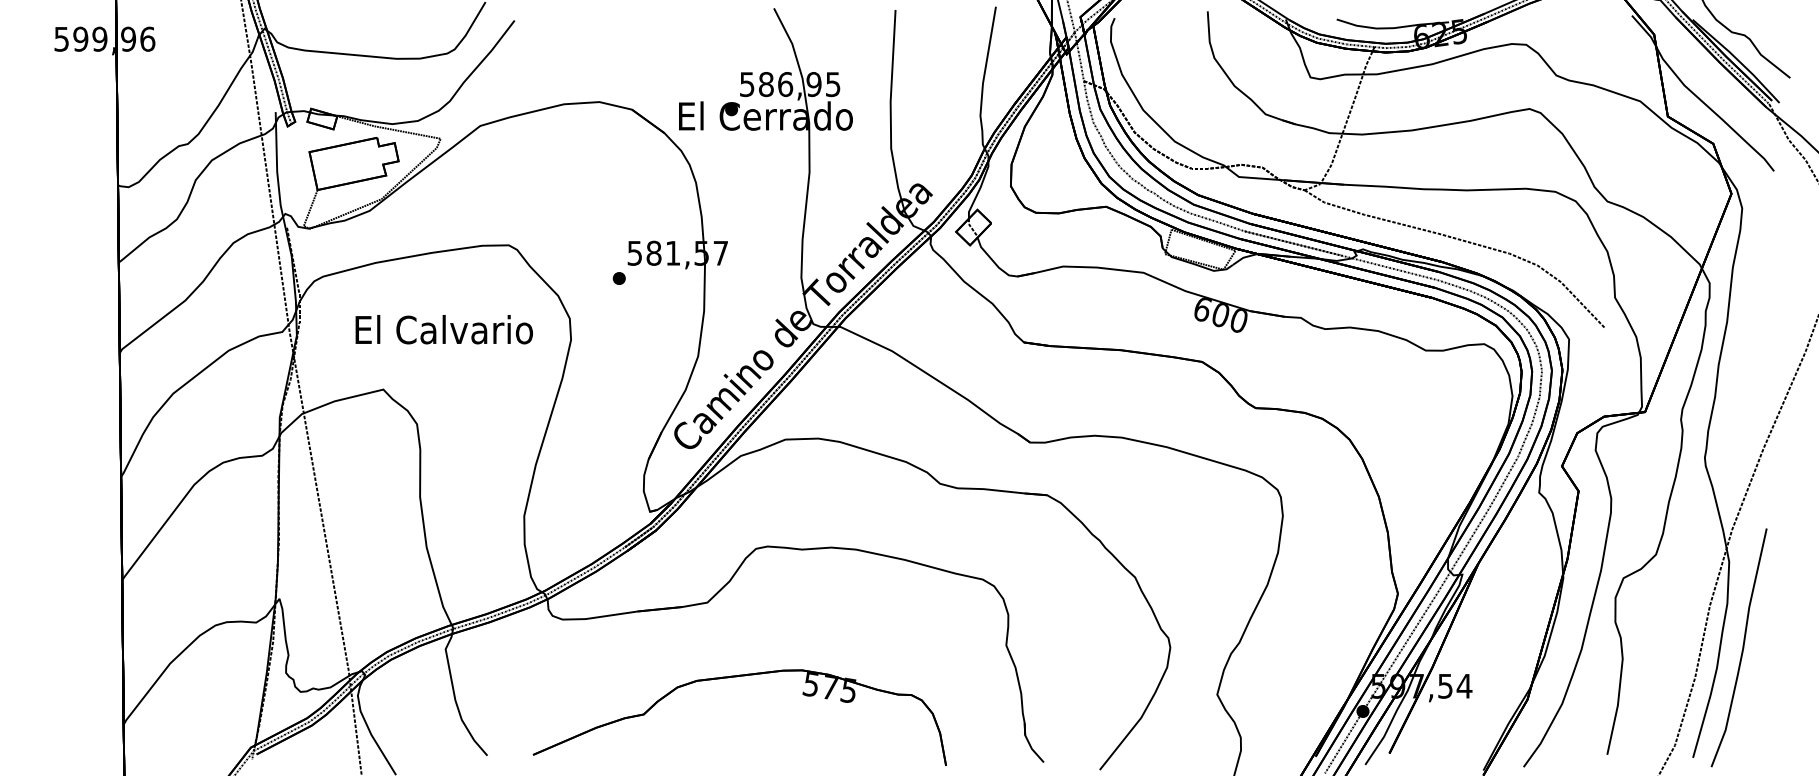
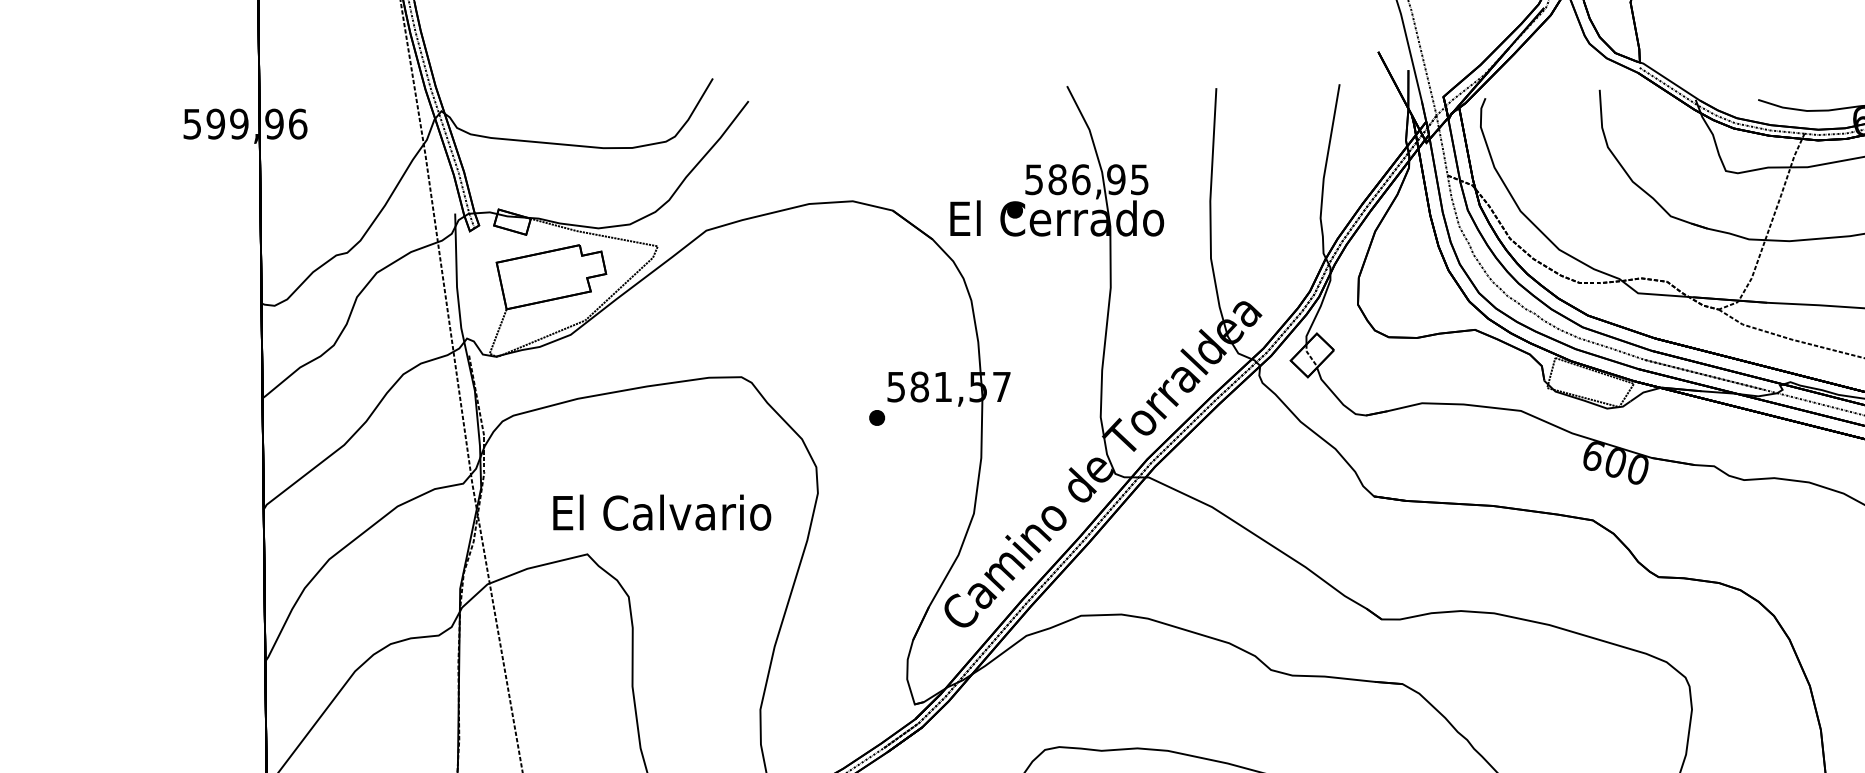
text: (443, 329) -> (661, 512), moved

